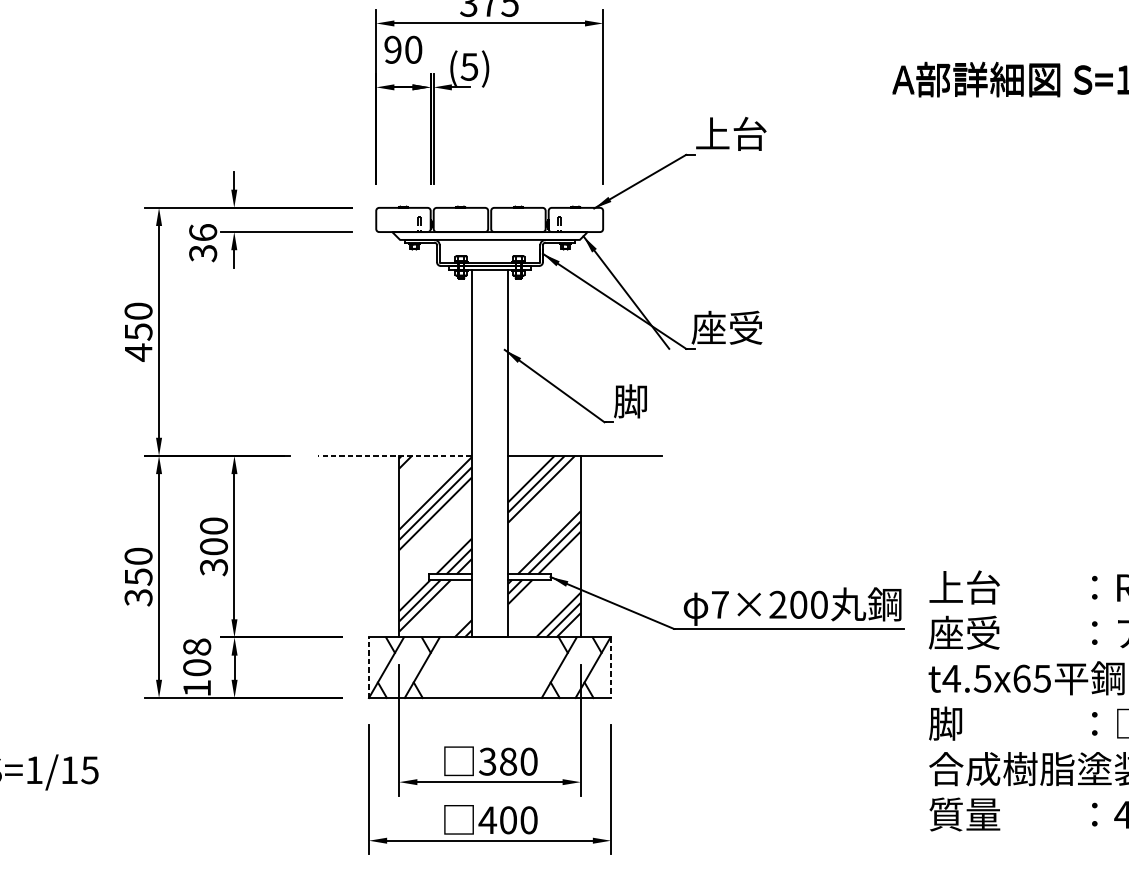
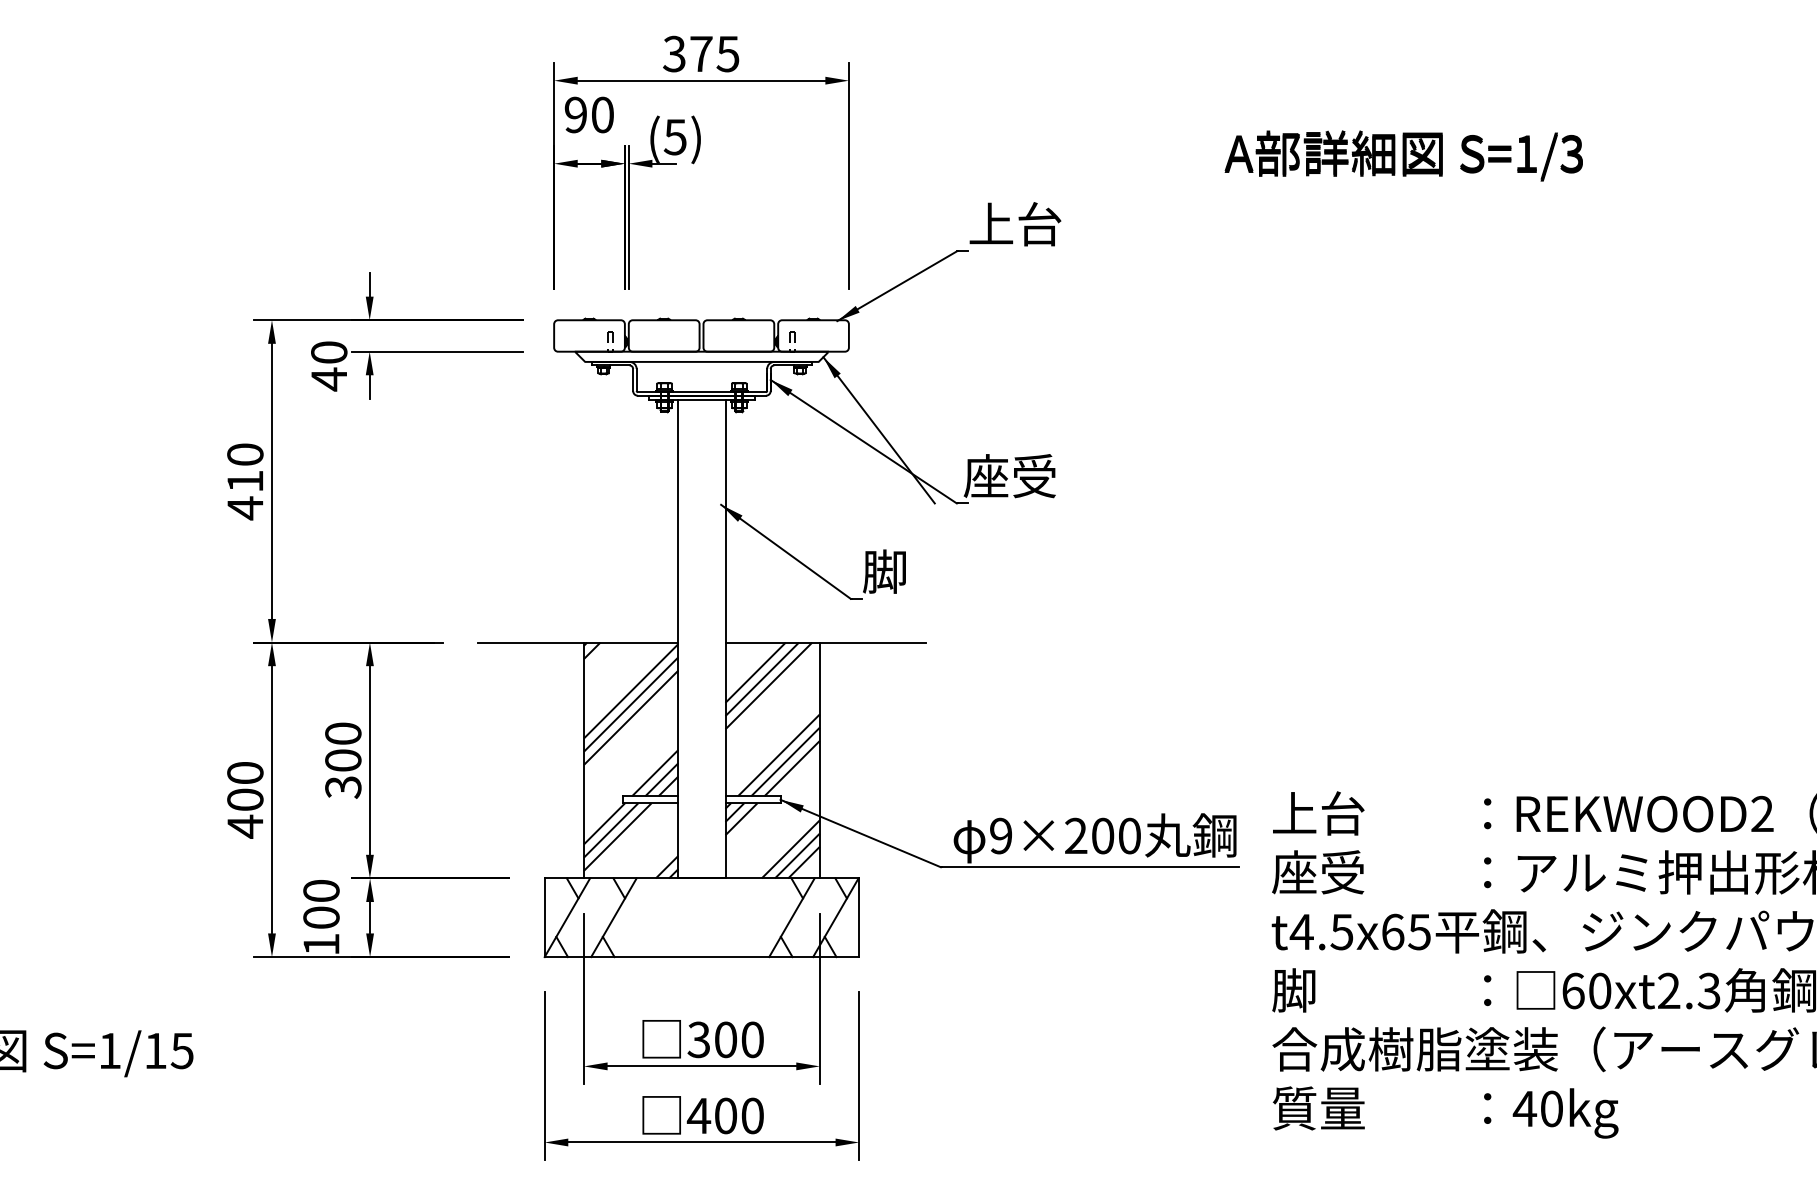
text: (203, 243) -> (329, 366), 36 -> 40
text: (138, 331) -> (245, 481), 450 -> 410
line: (394, 455) -> (577, 642), dashed -> solid
text: (138, 587) -> (245, 813), 350 -> 400
text: (720, 604) -> (1001, 835), 7×200 -> 9×200
text: (197, 646) -> (321, 890), 108 -> 100
line: (368, 667) -> (544, 917), dashed -> solid
line: (611, 668) -> (859, 918), dashed -> solid
text: (508, 761) -> (726, 1039), 380 -> 300

